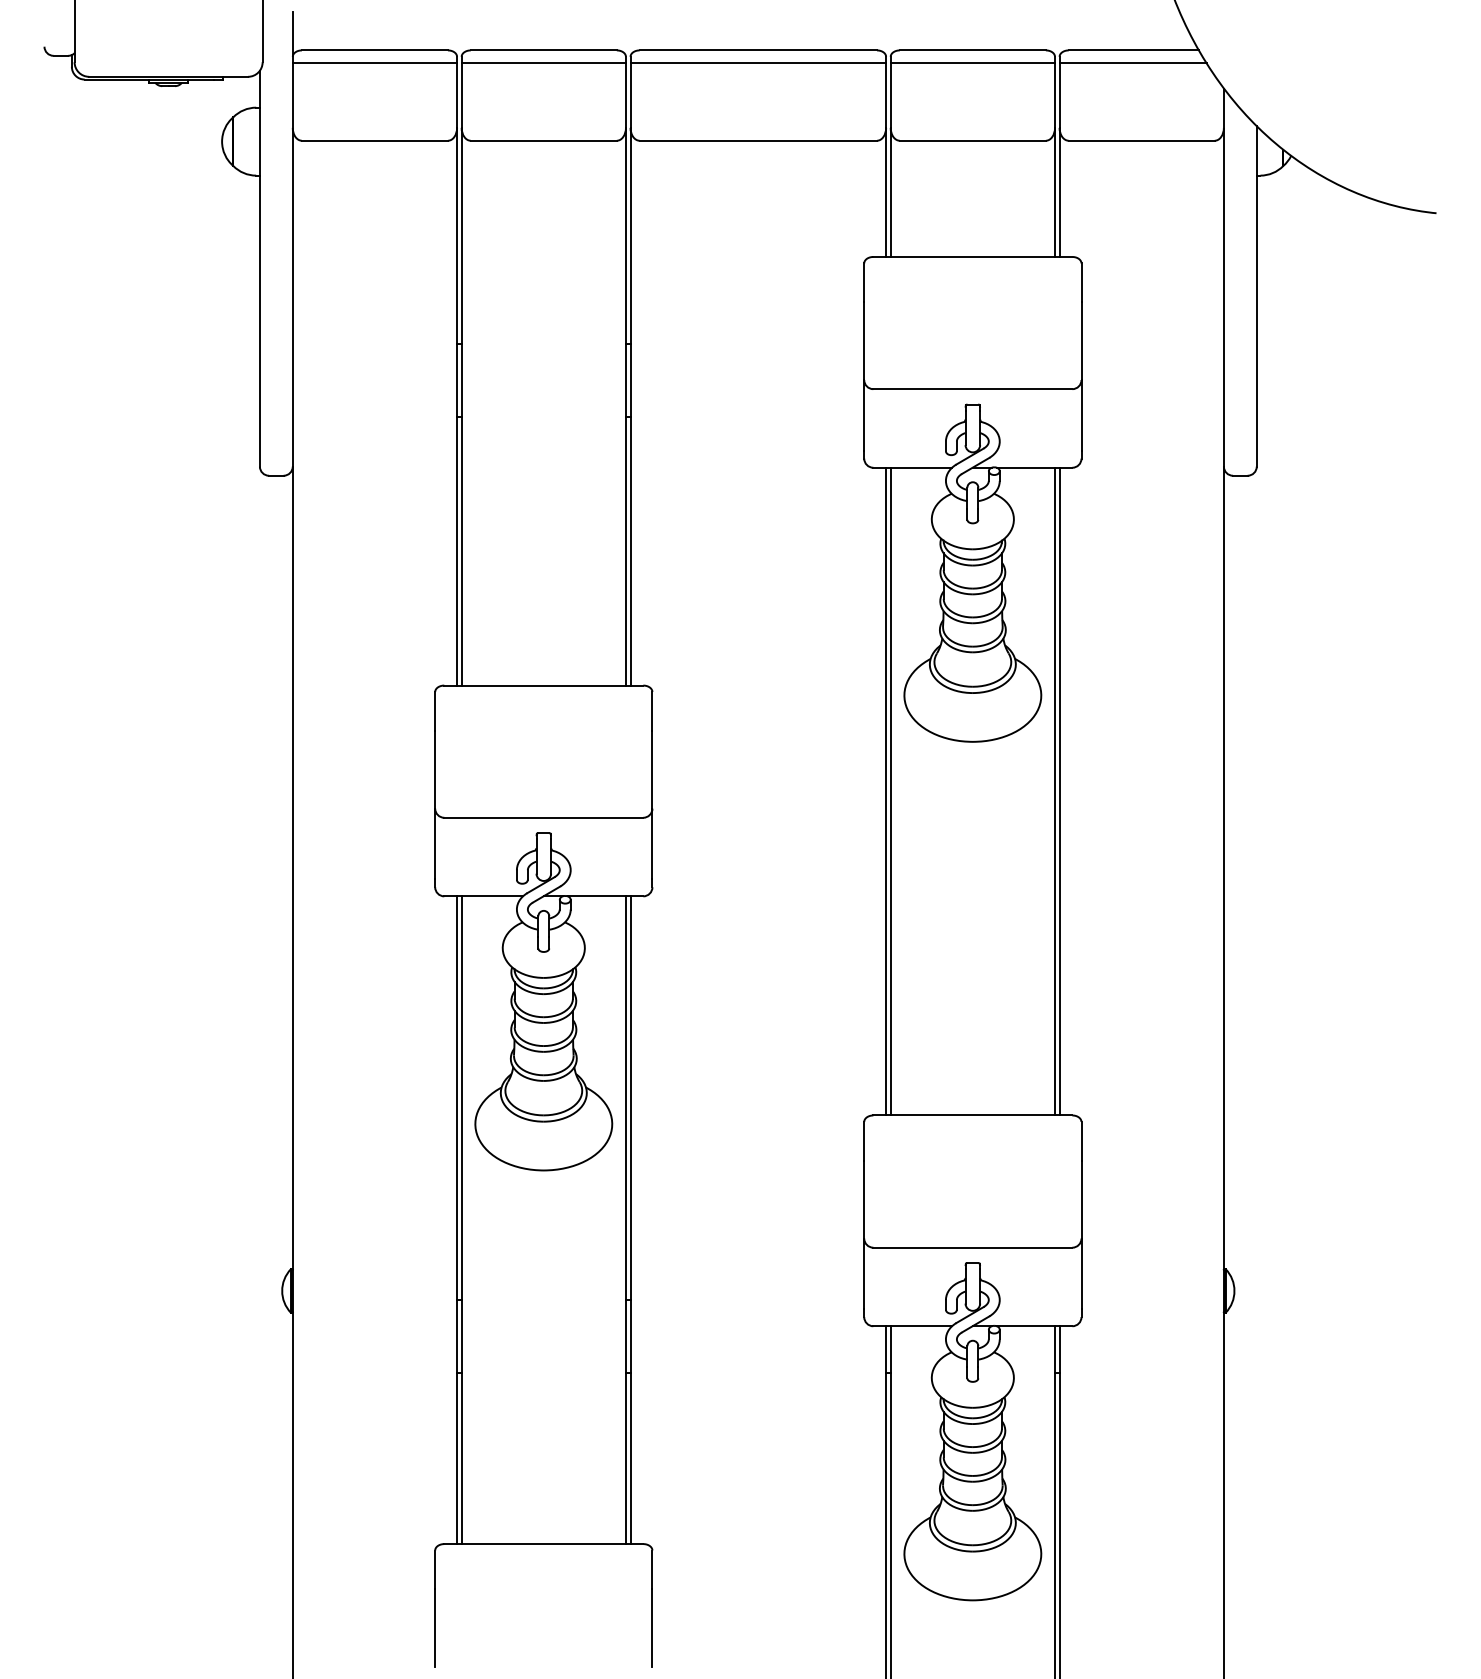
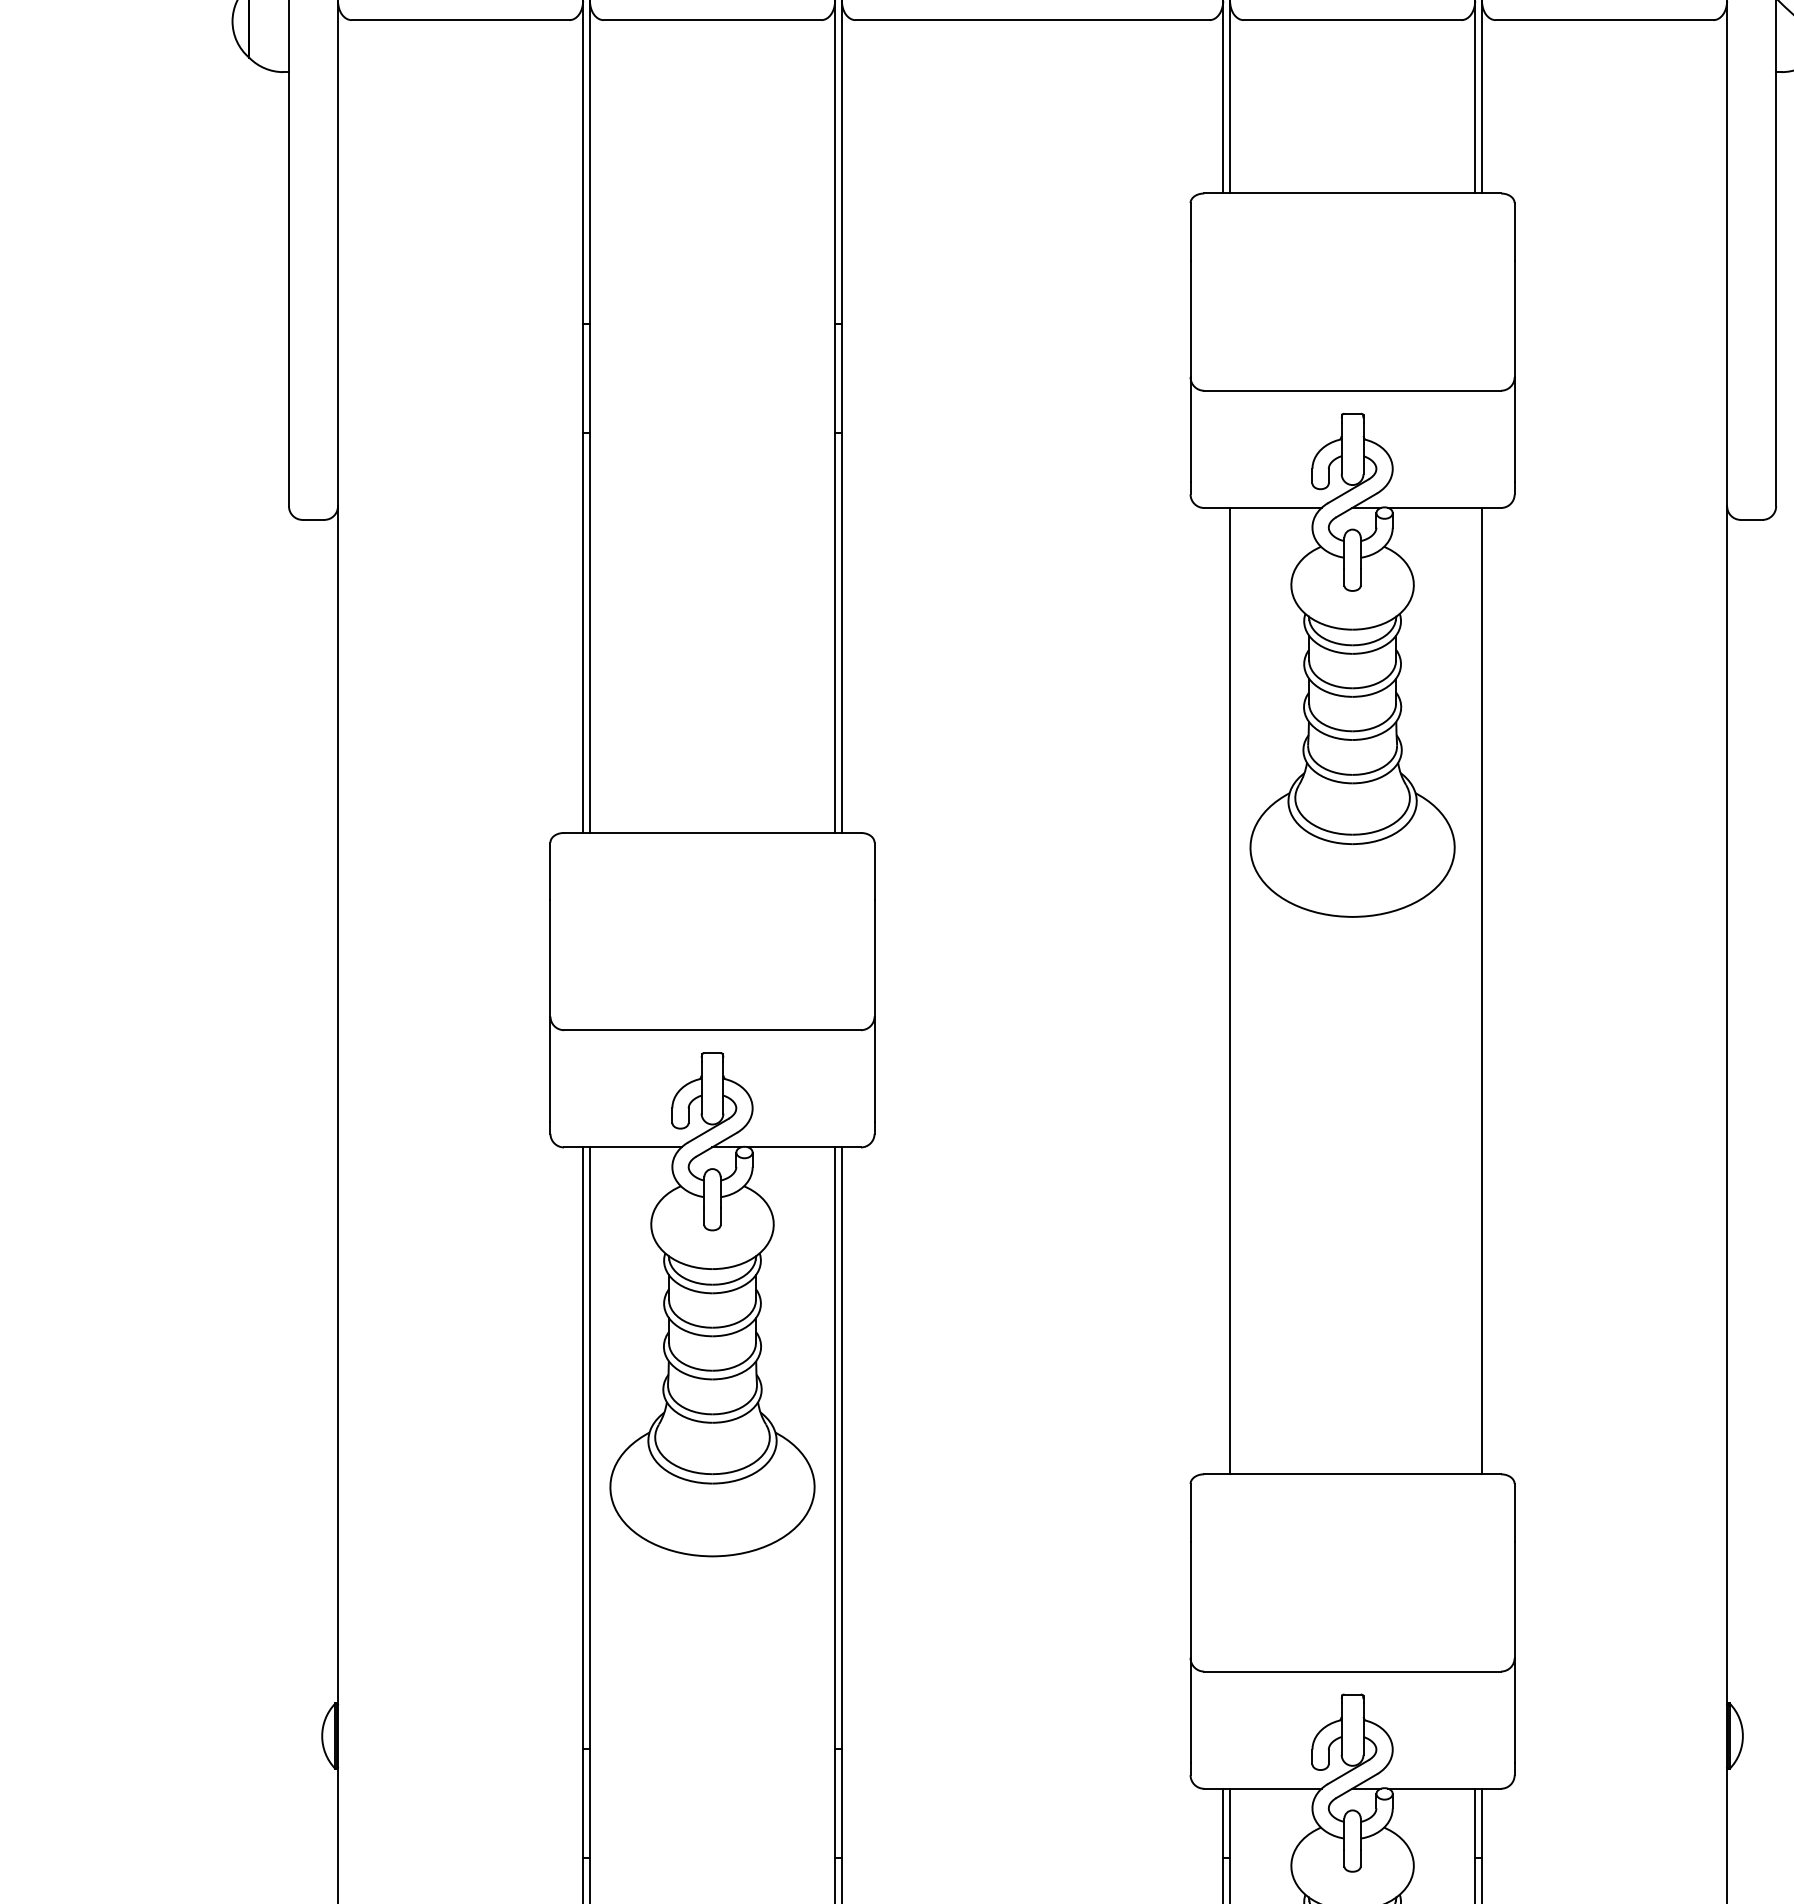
line: (886, 791) -> (1223, 990), removed
line: (1055, 791) -> (1475, 990), removed

